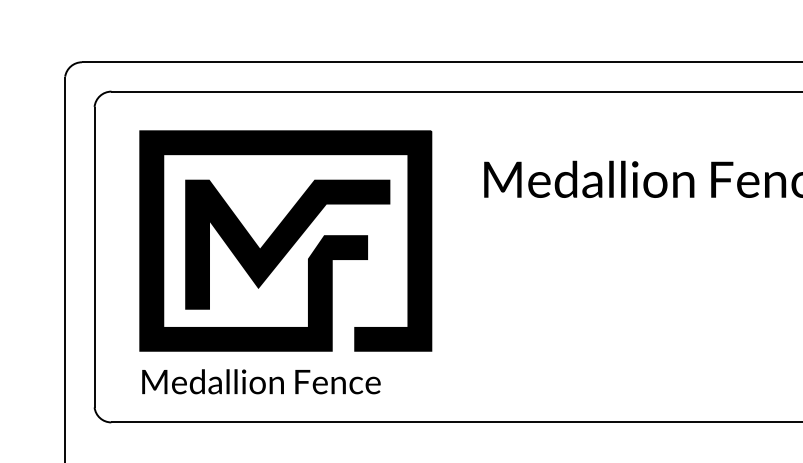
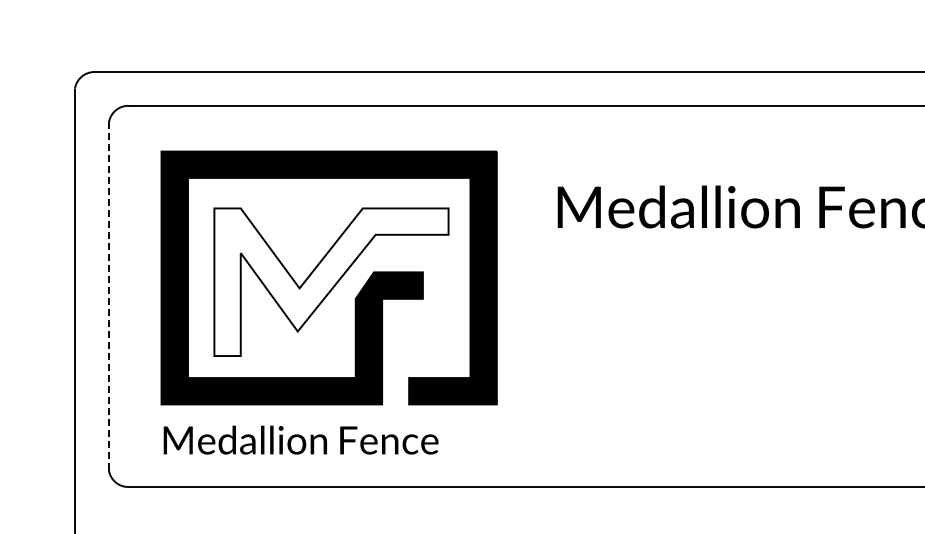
fill: (287, 244) -> (331, 282), removed
line: (94, 257) -> (108, 296), solid -> dashed

